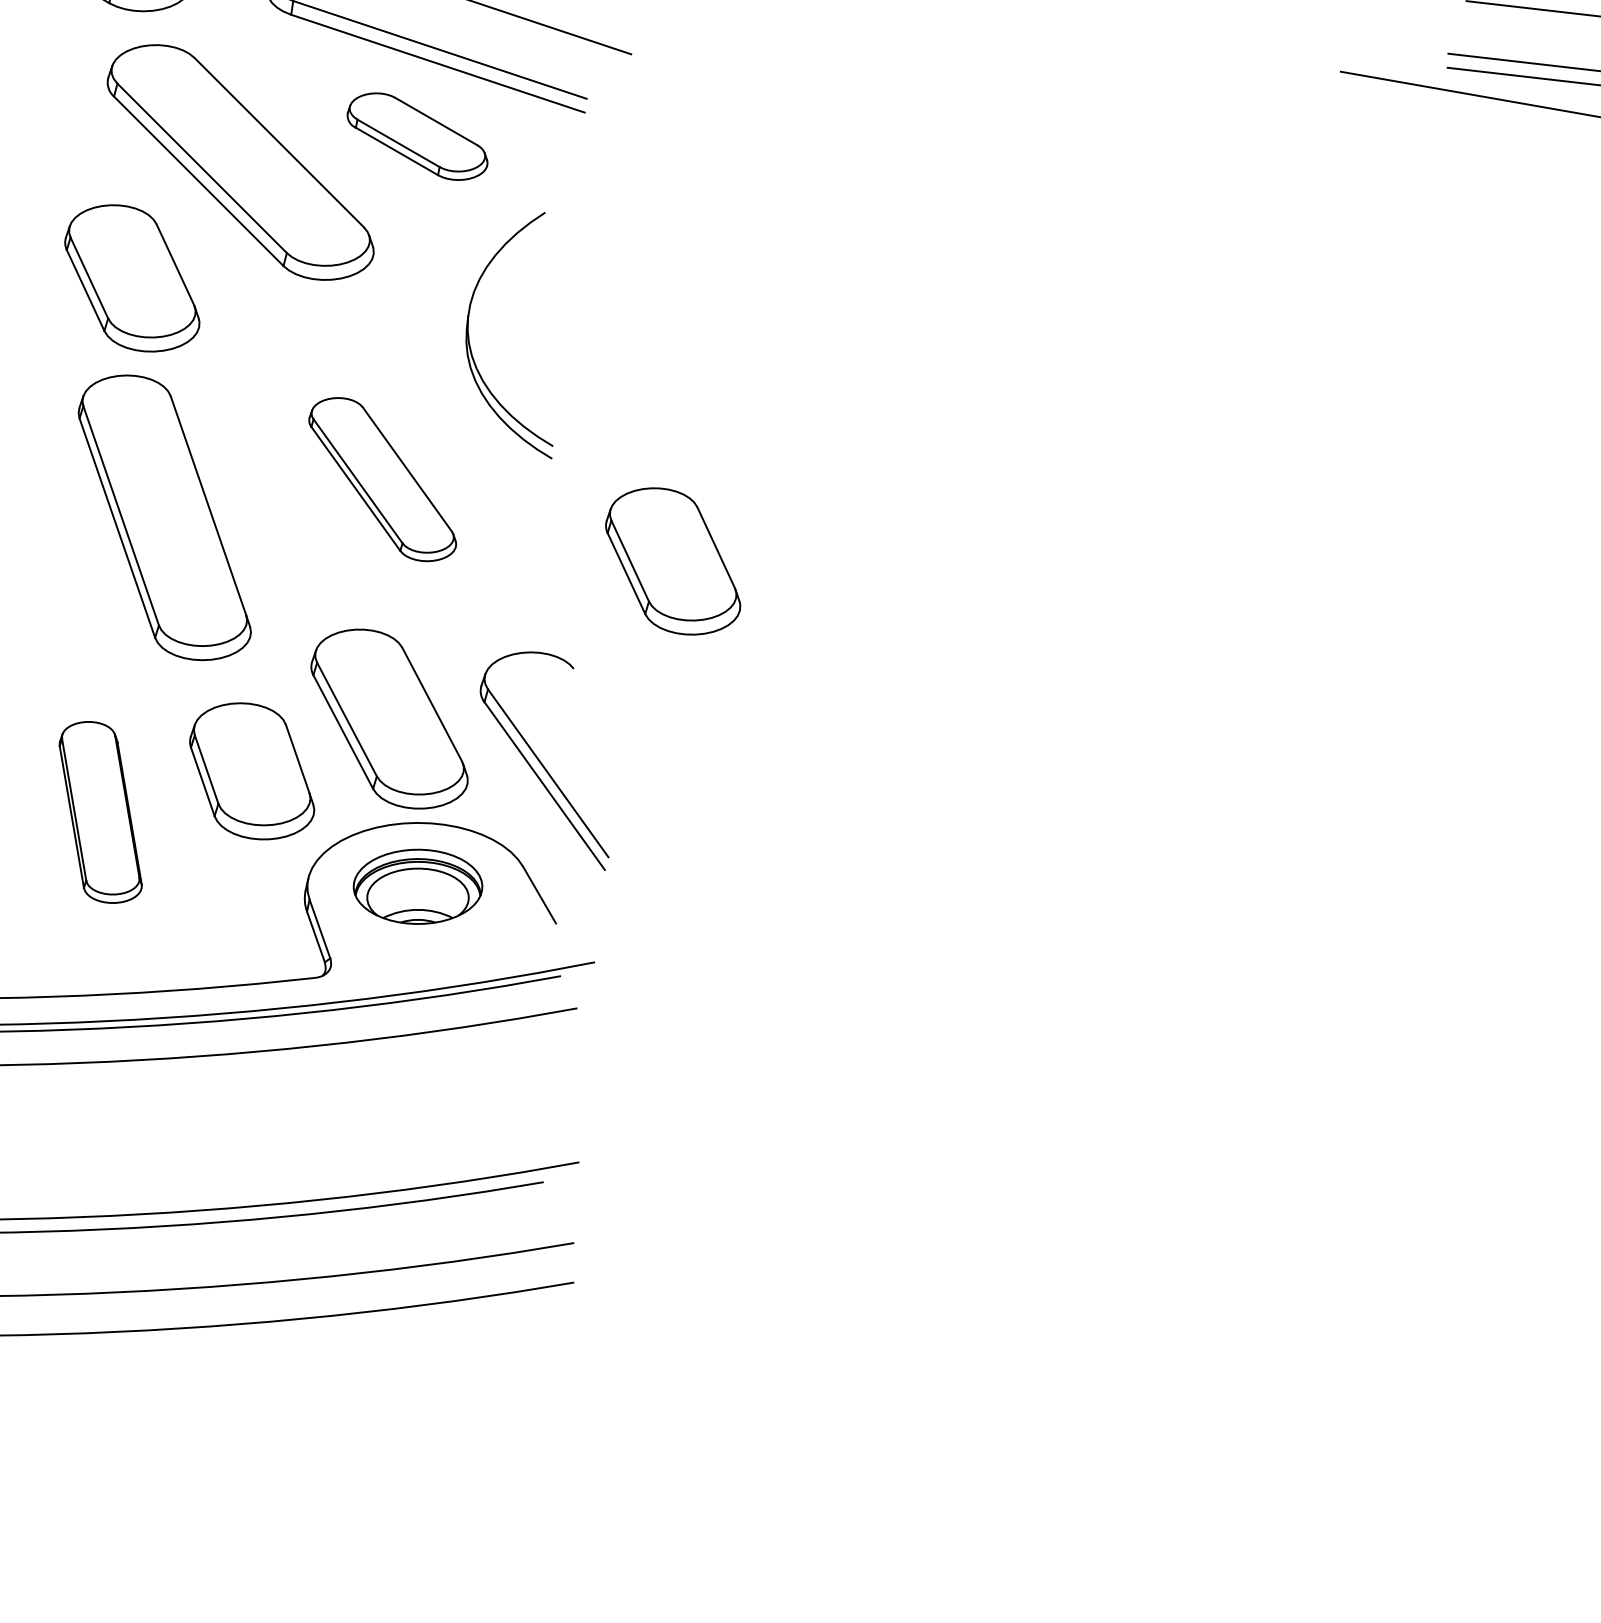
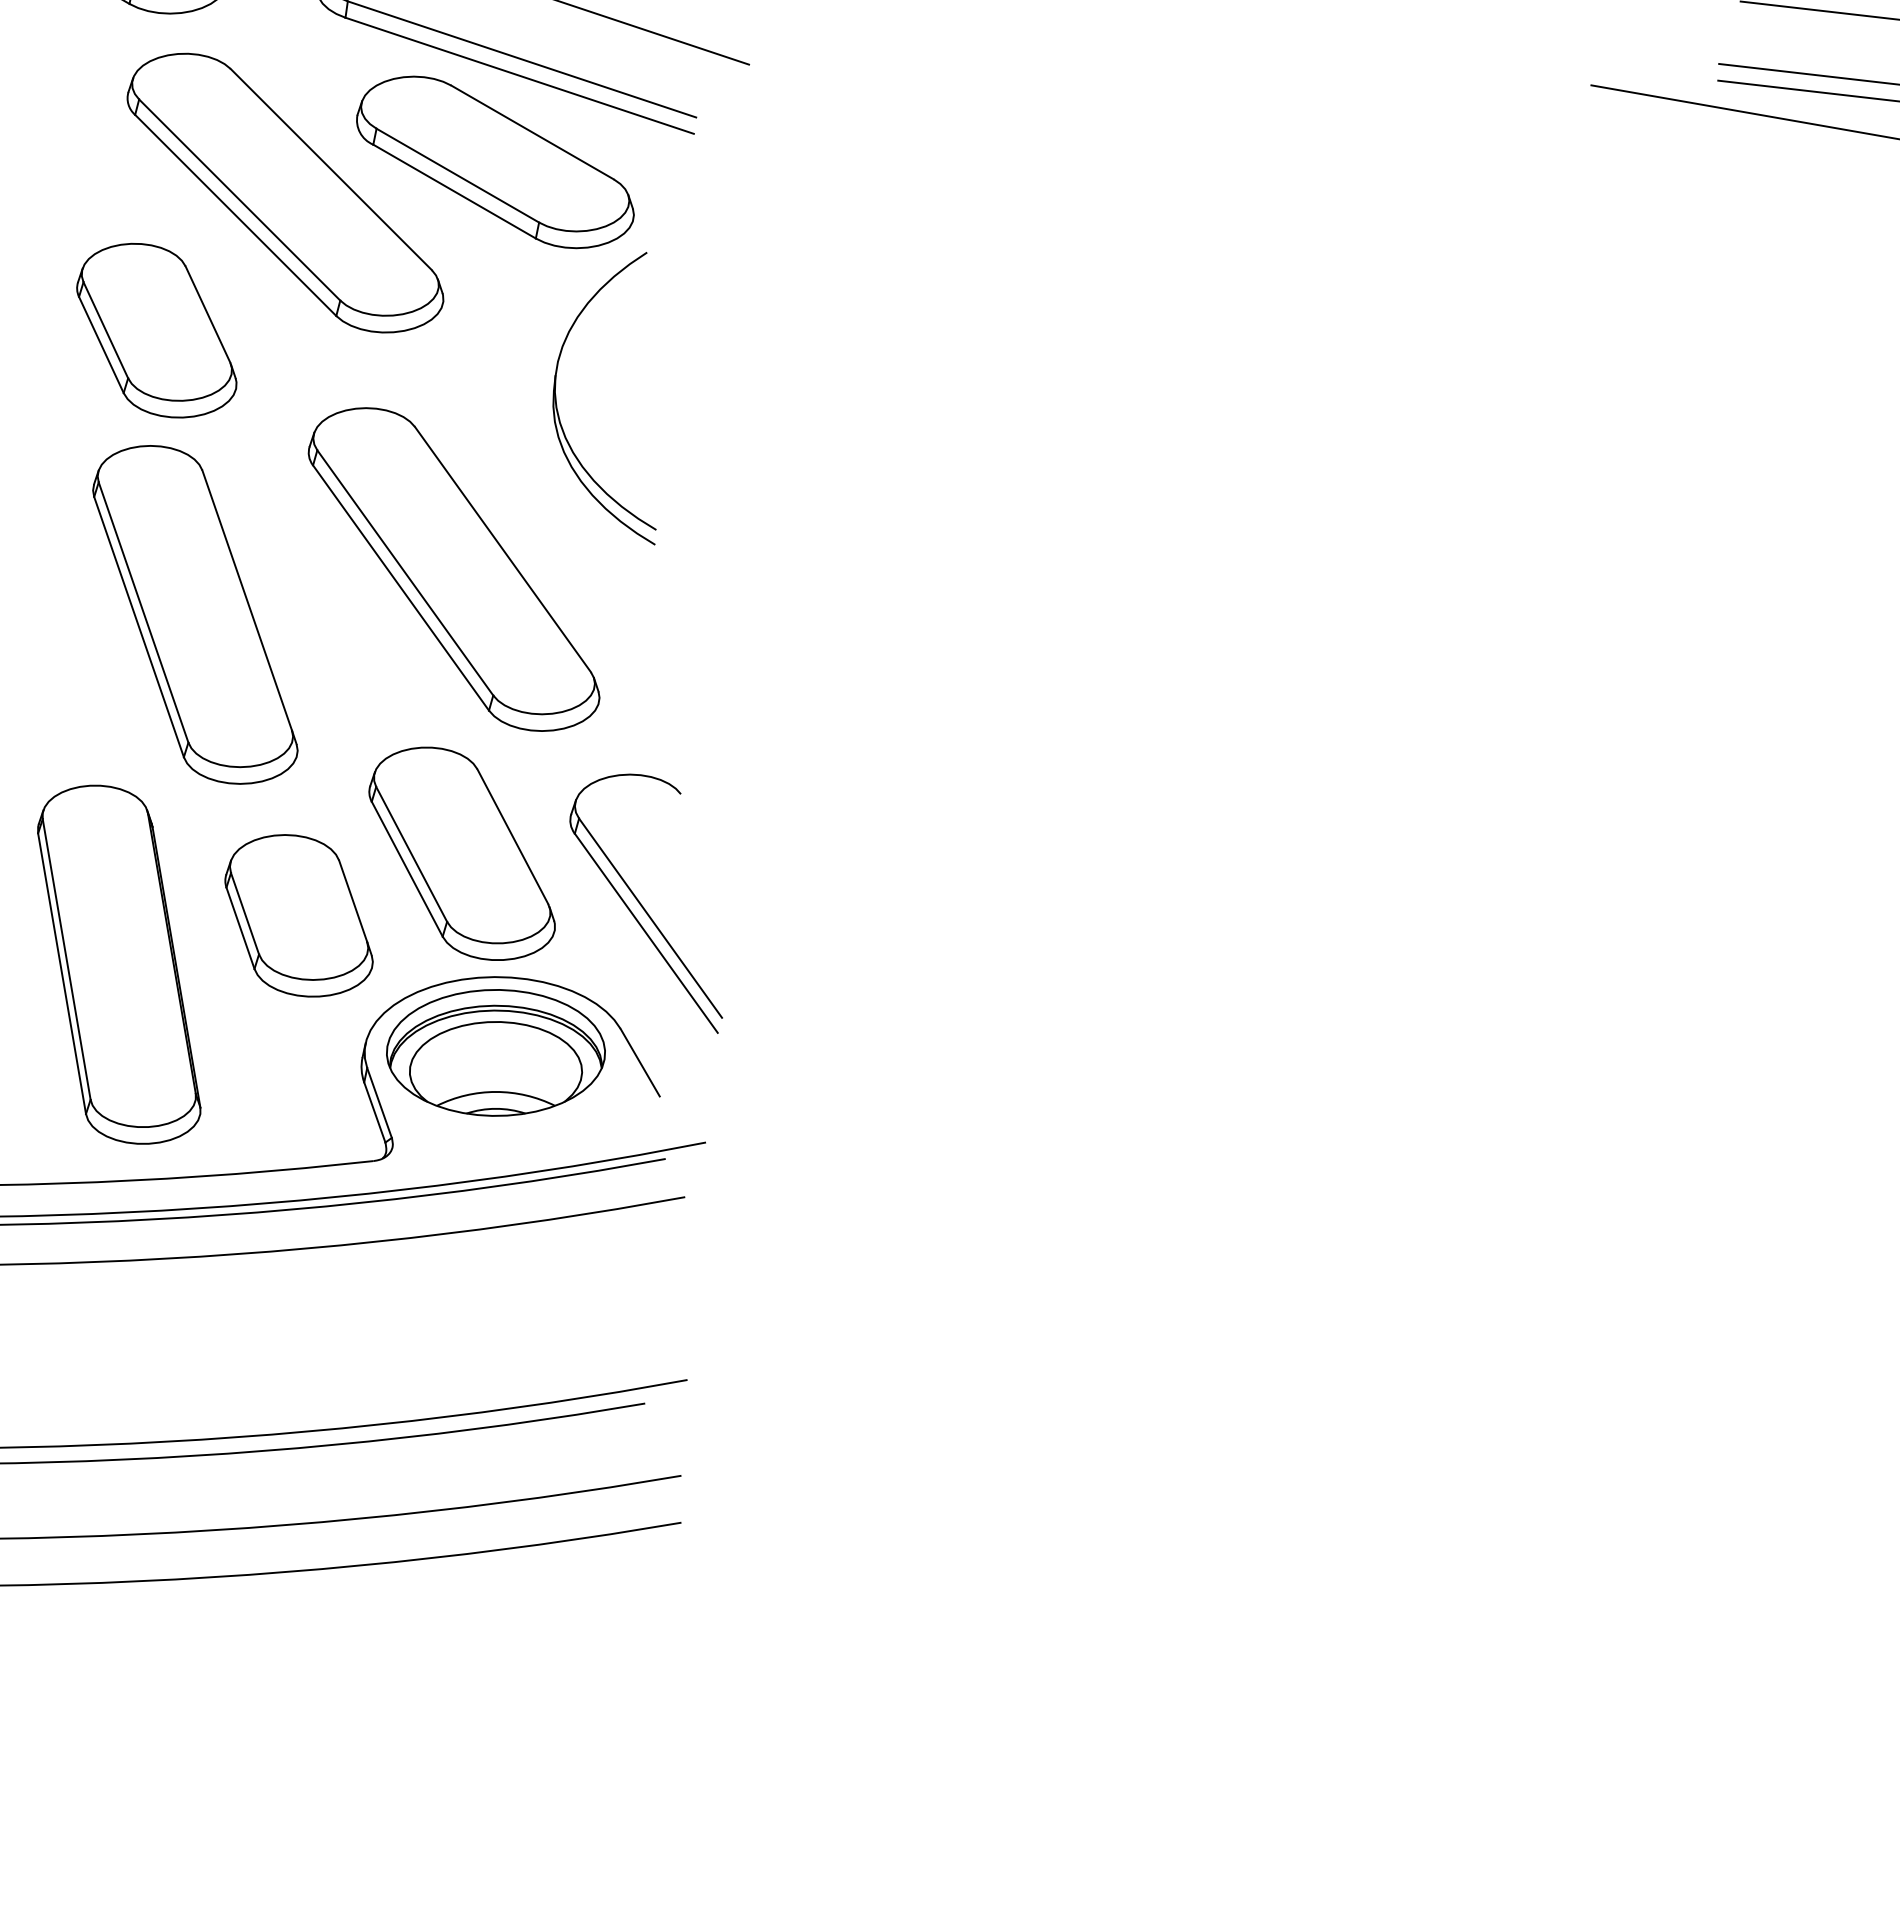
part: (417, 136) -> (495, 162), size x1.67
part: (382, 479) -> (453, 569), size x1.67
part: (672, 561) -> (798, 666), removed
part: (100, 812) -> (119, 964), size x1.67
part: (417, 886) -> (495, 1052), size x1.43

